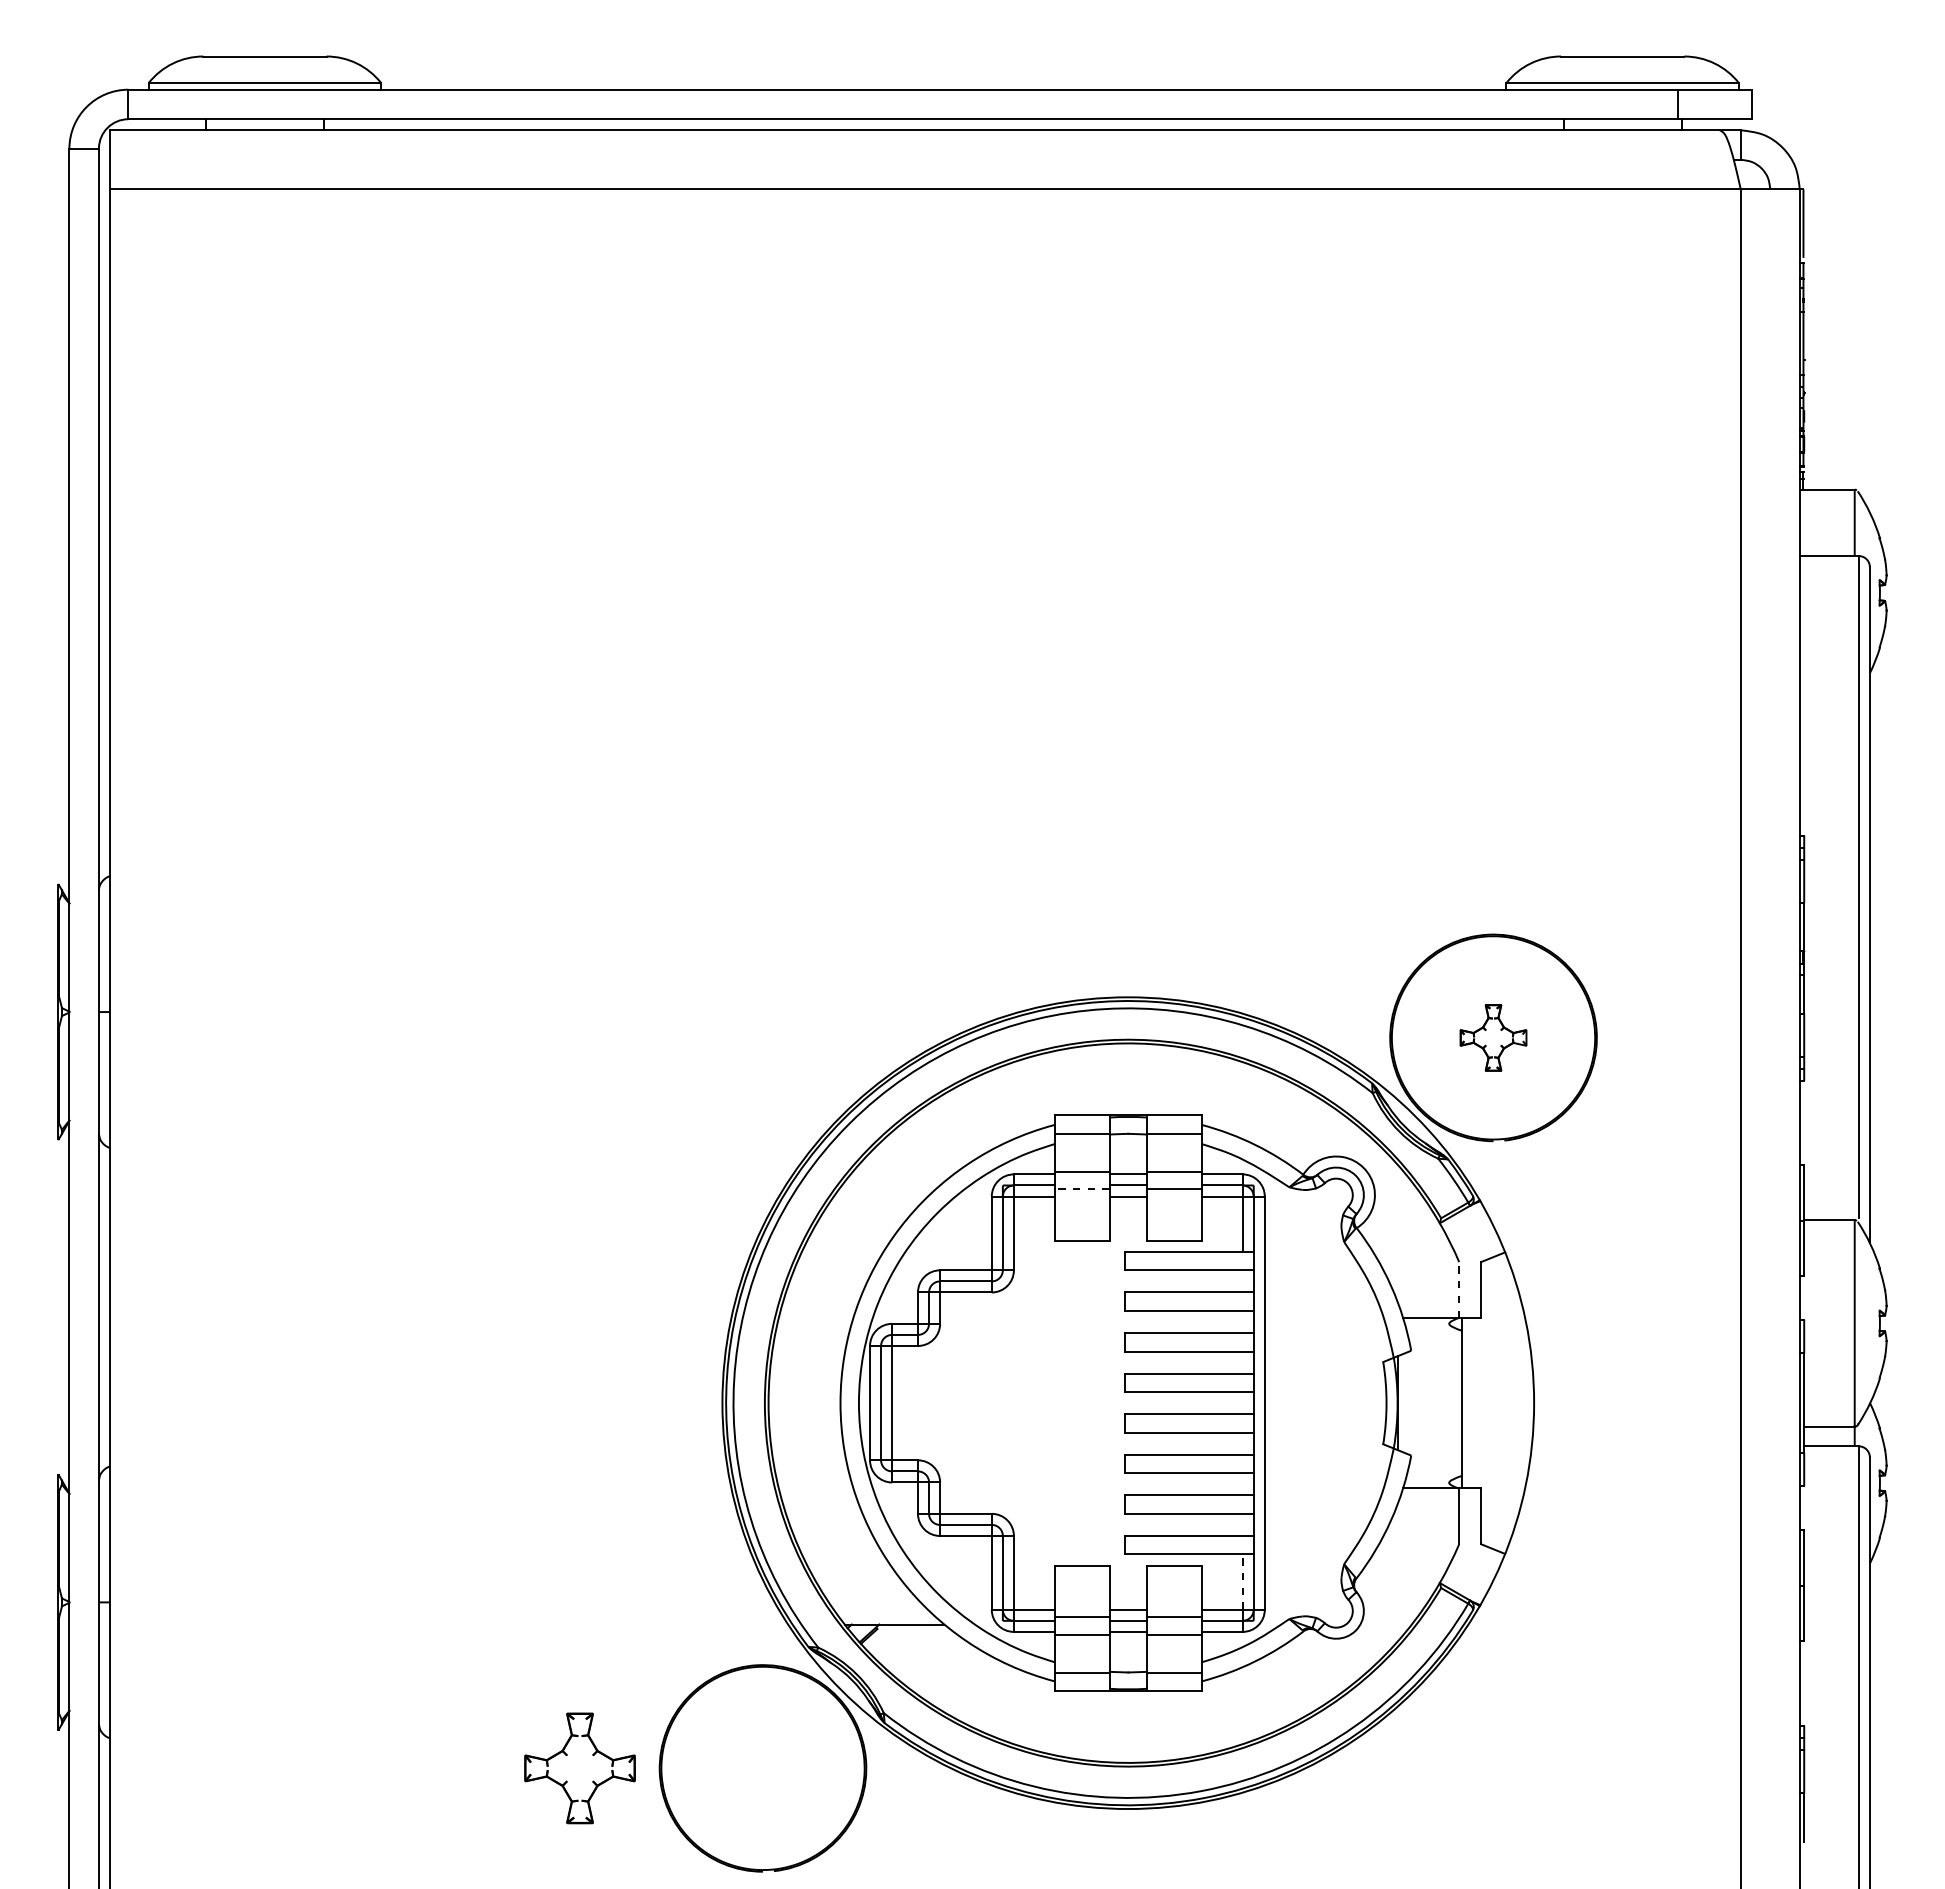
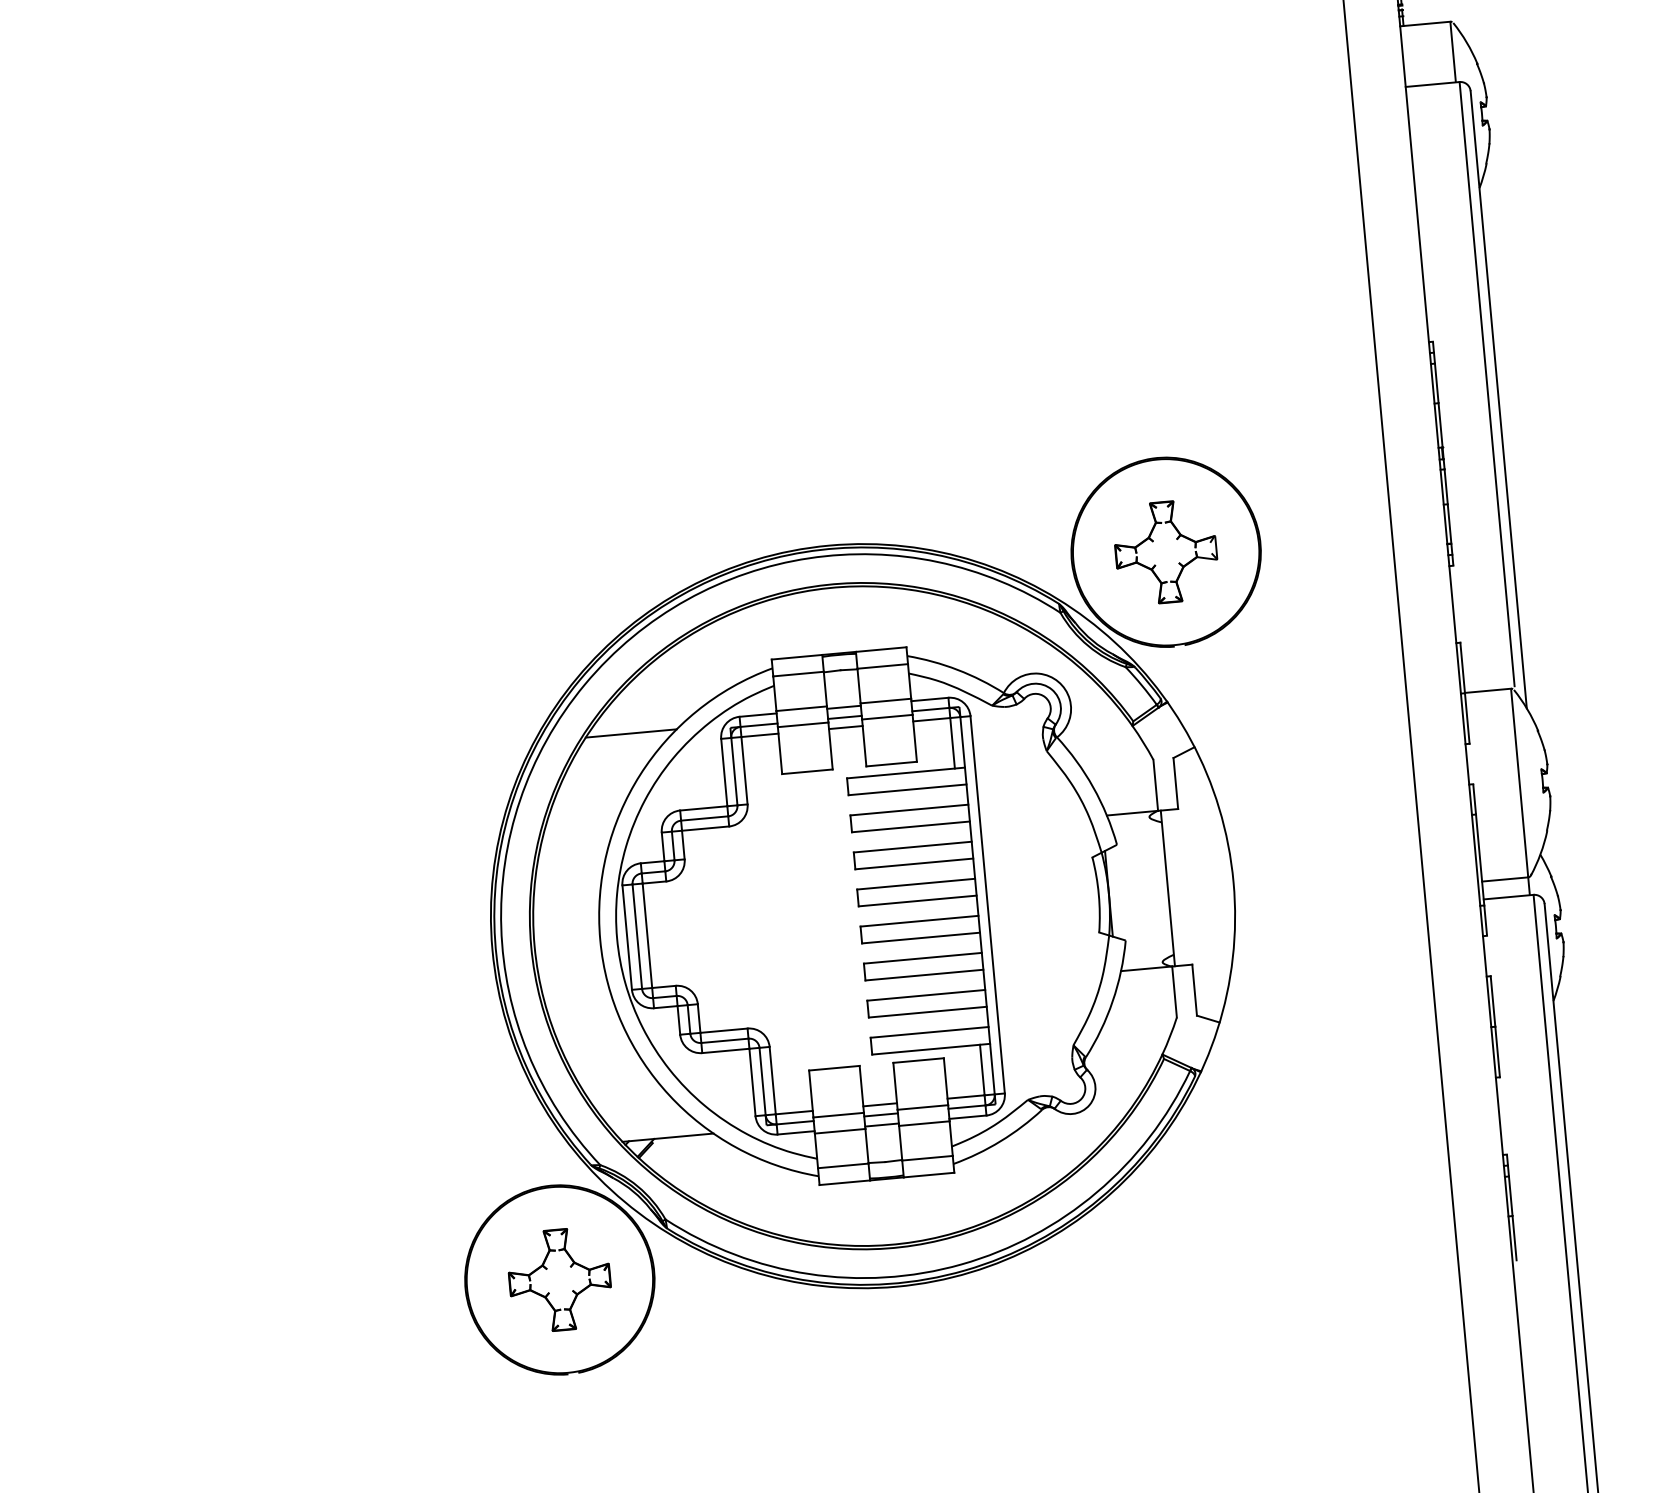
part: (1493, 1037) -> (1166, 551), size x1.67
line: (894, 1181) -> (631, 733), added
line: (1082, 1189) -> (803, 724), dashed -> solid
line: (1459, 1290) -> (1156, 785), dashed -> solid
line: (1242, 1582) -> (982, 1070), dashed -> solid
part: (579, 1768) -> (559, 1280), moved

